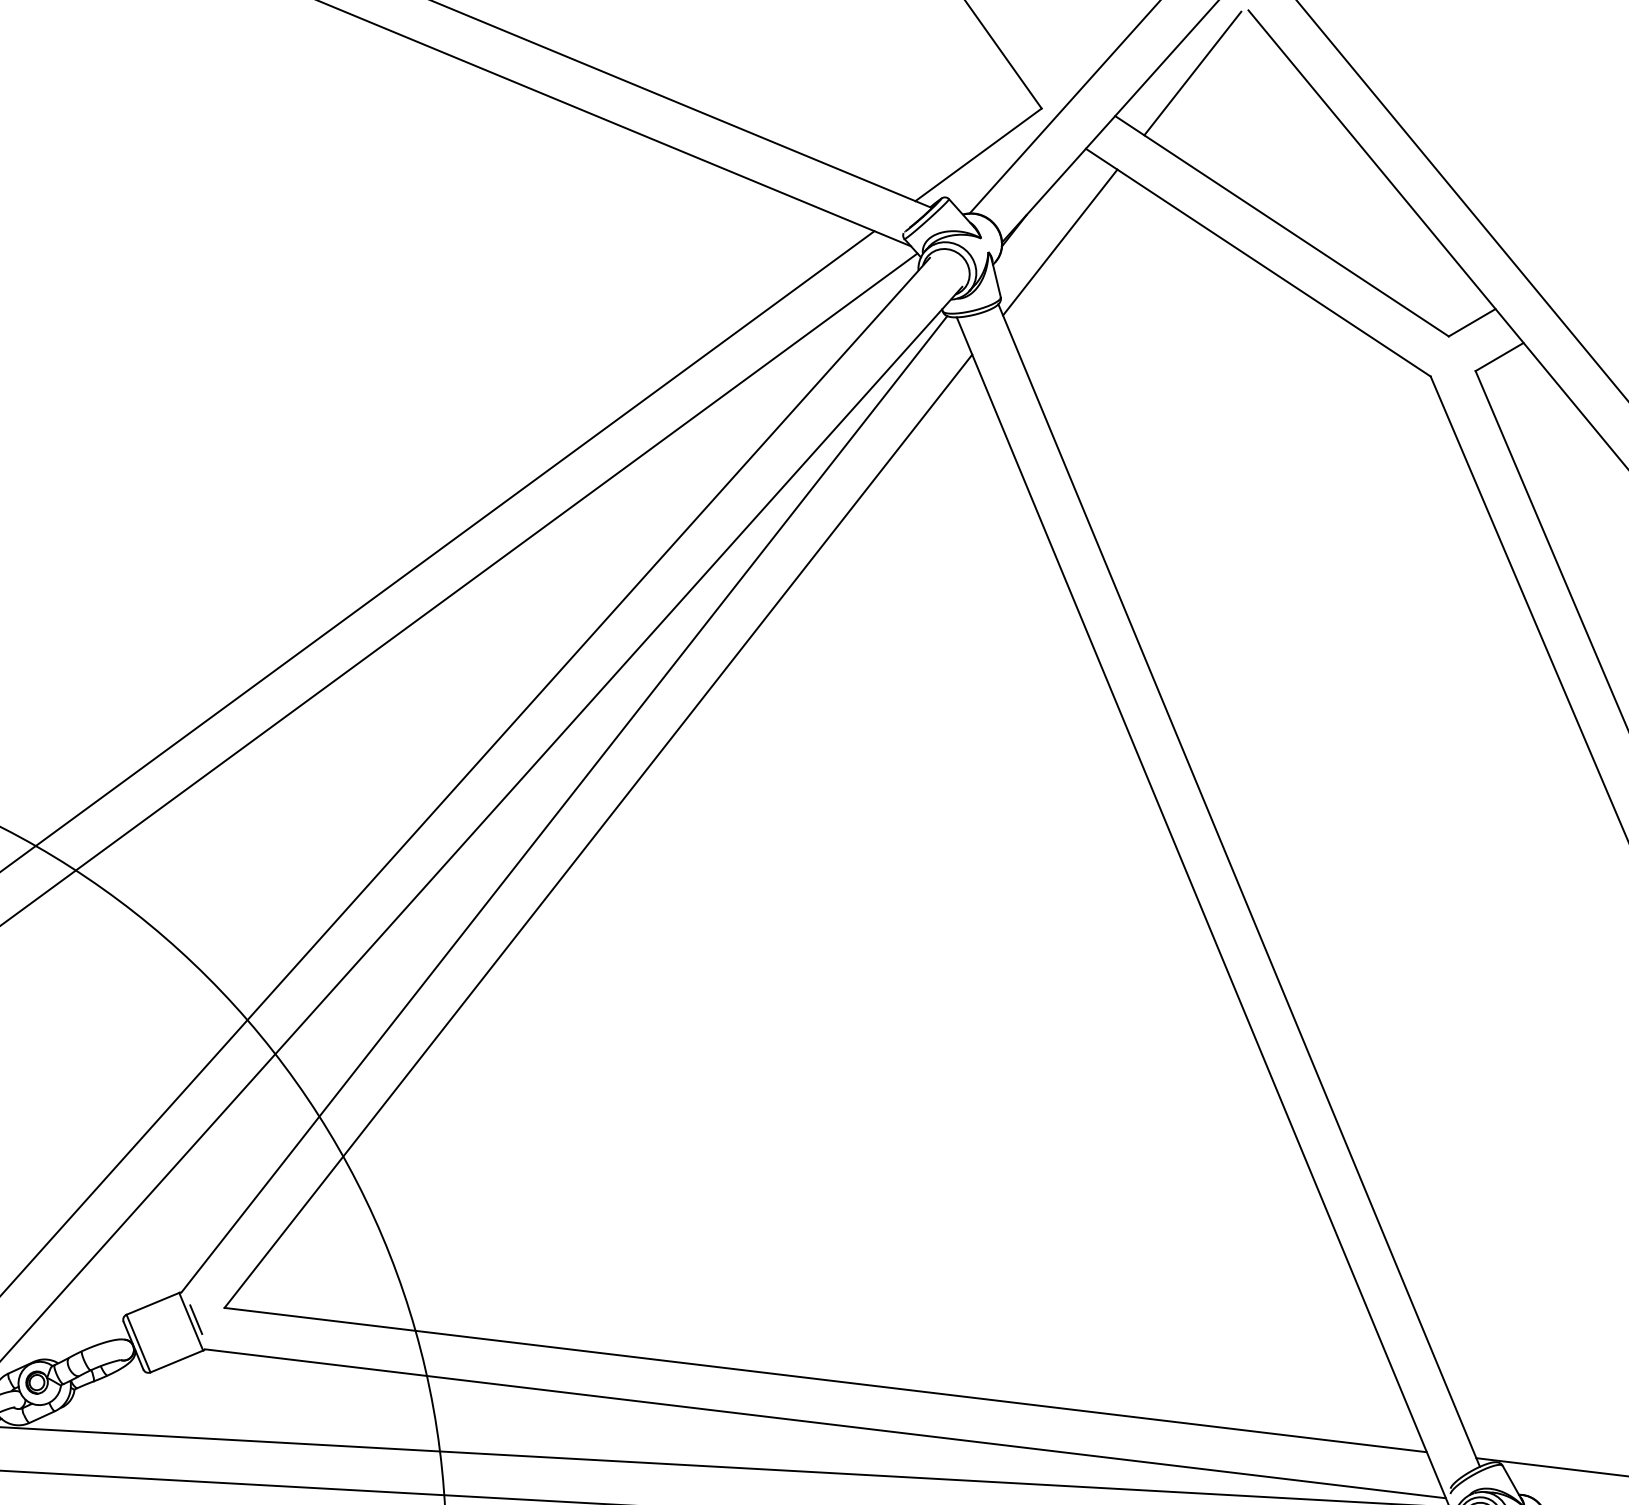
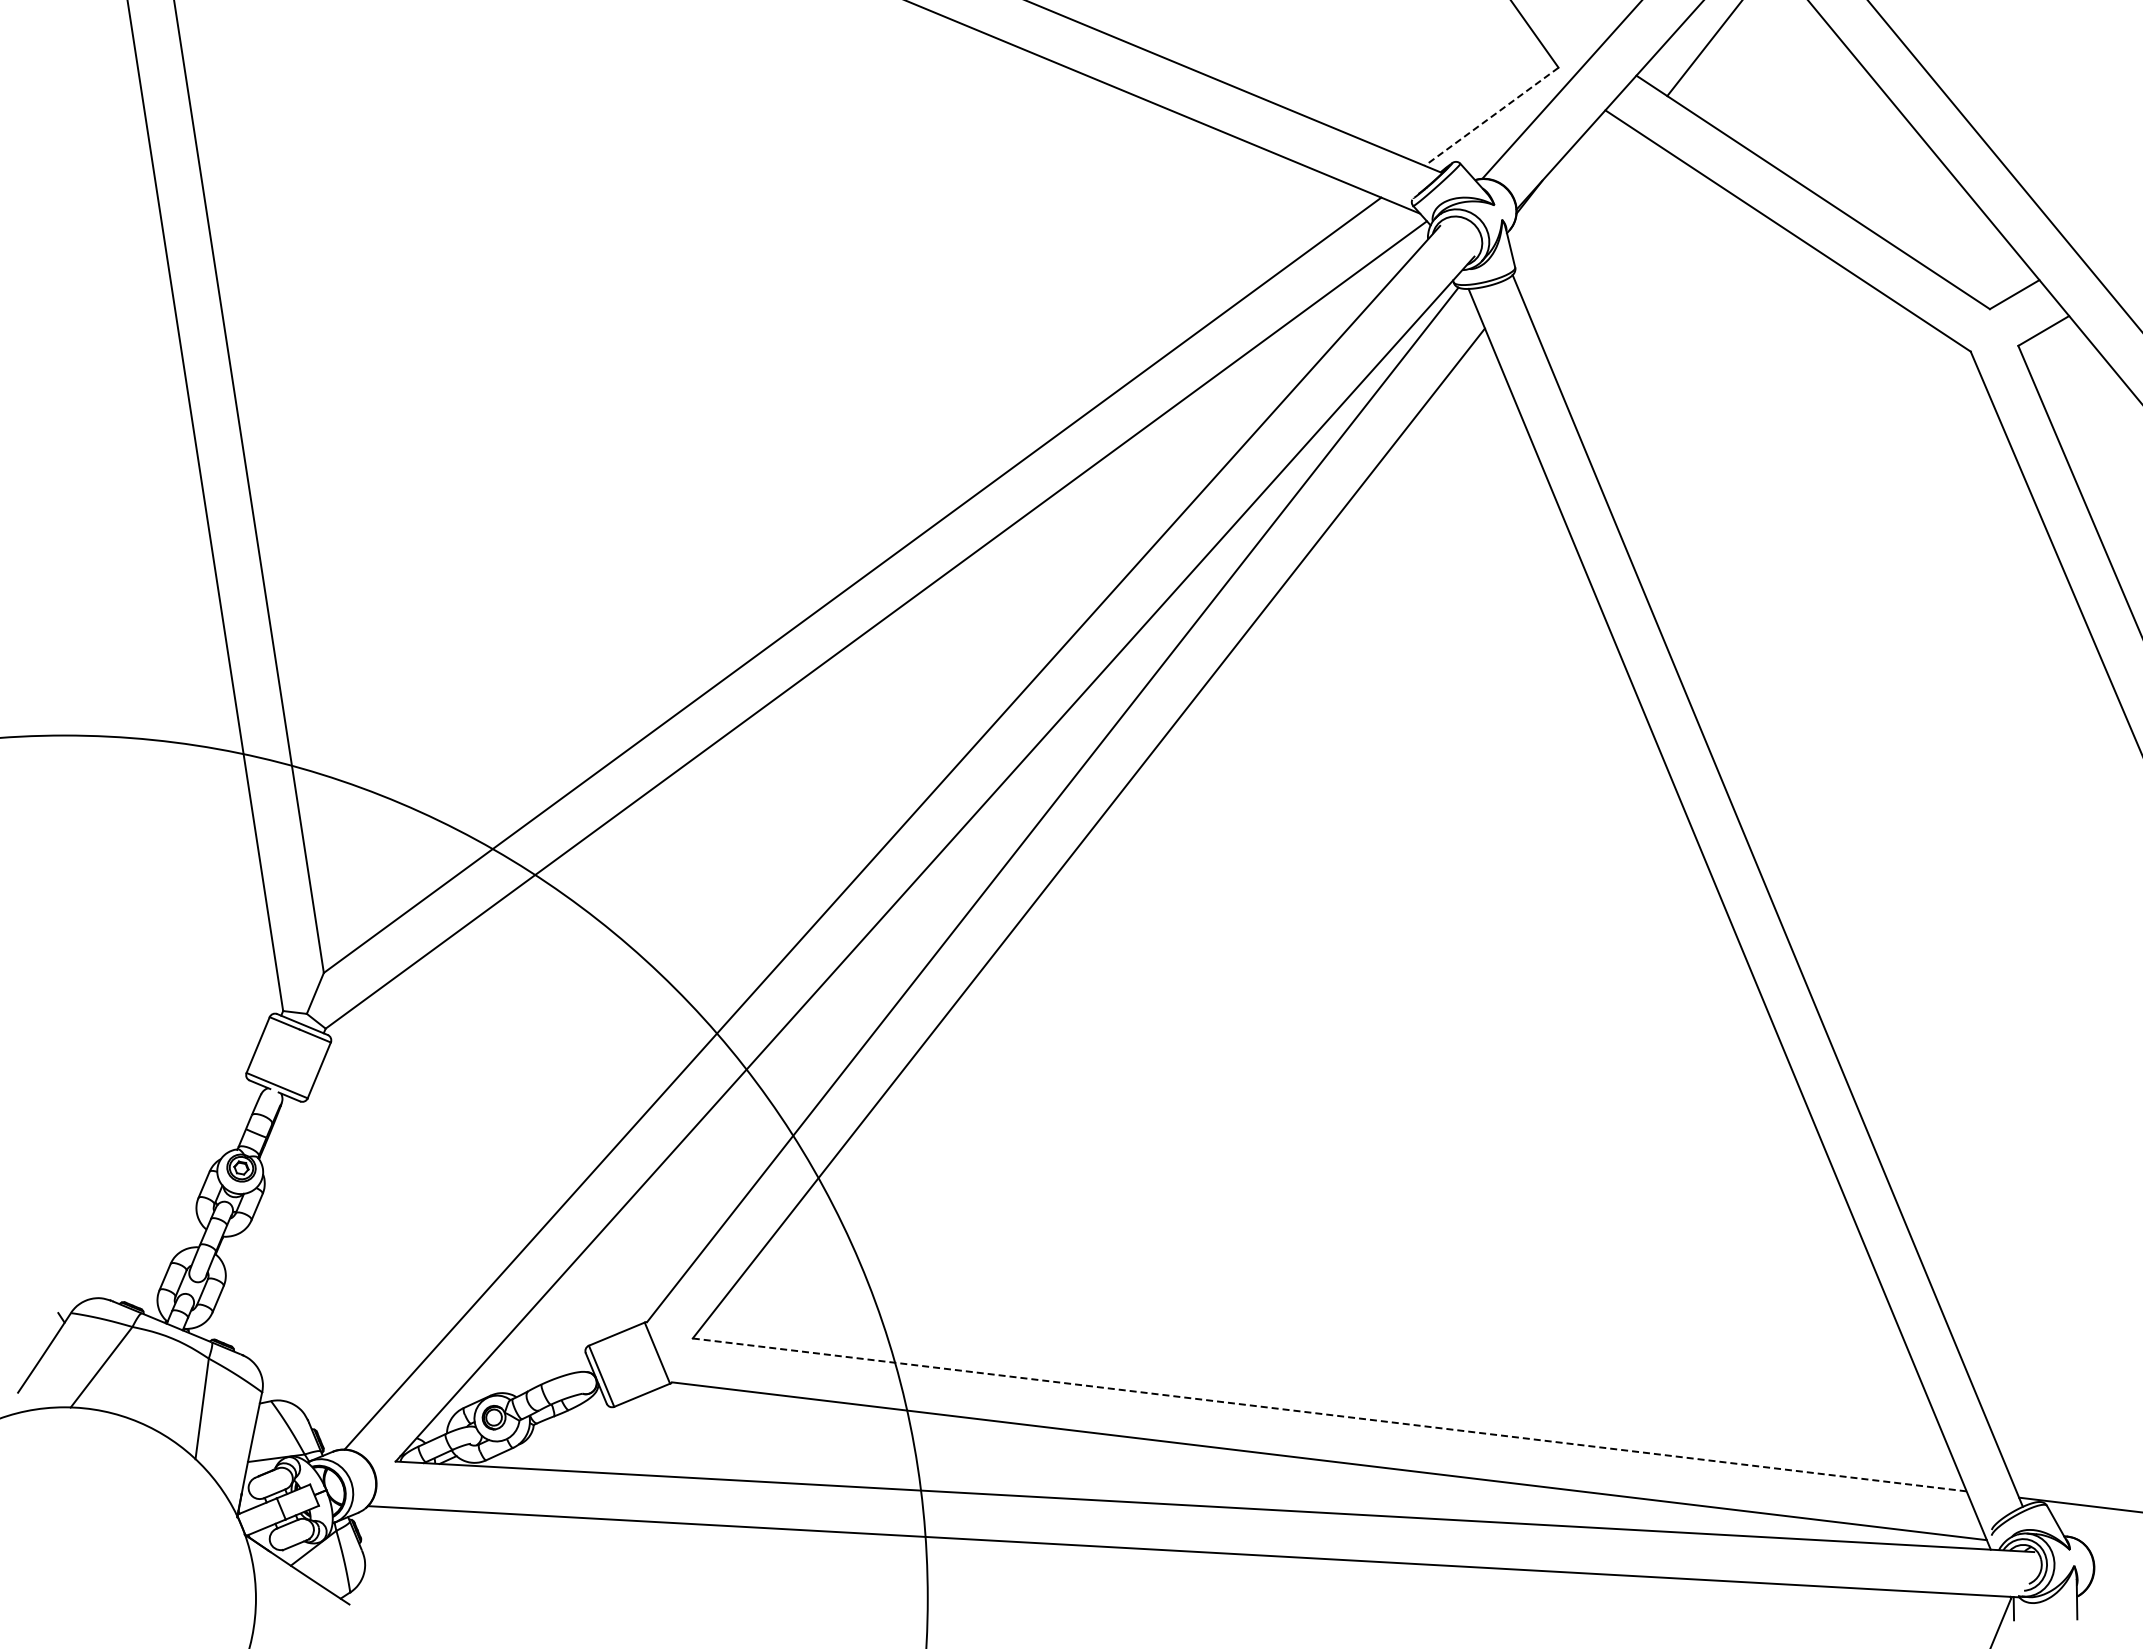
line: (978, 154) -> (1491, 116), solid -> dashed
line: (1059, 242) -> (1577, 209), removed
line: (195, 1319) -> (662, 1350), removed
line: (825, 1379) -> (1329, 1414), solid -> dashed

